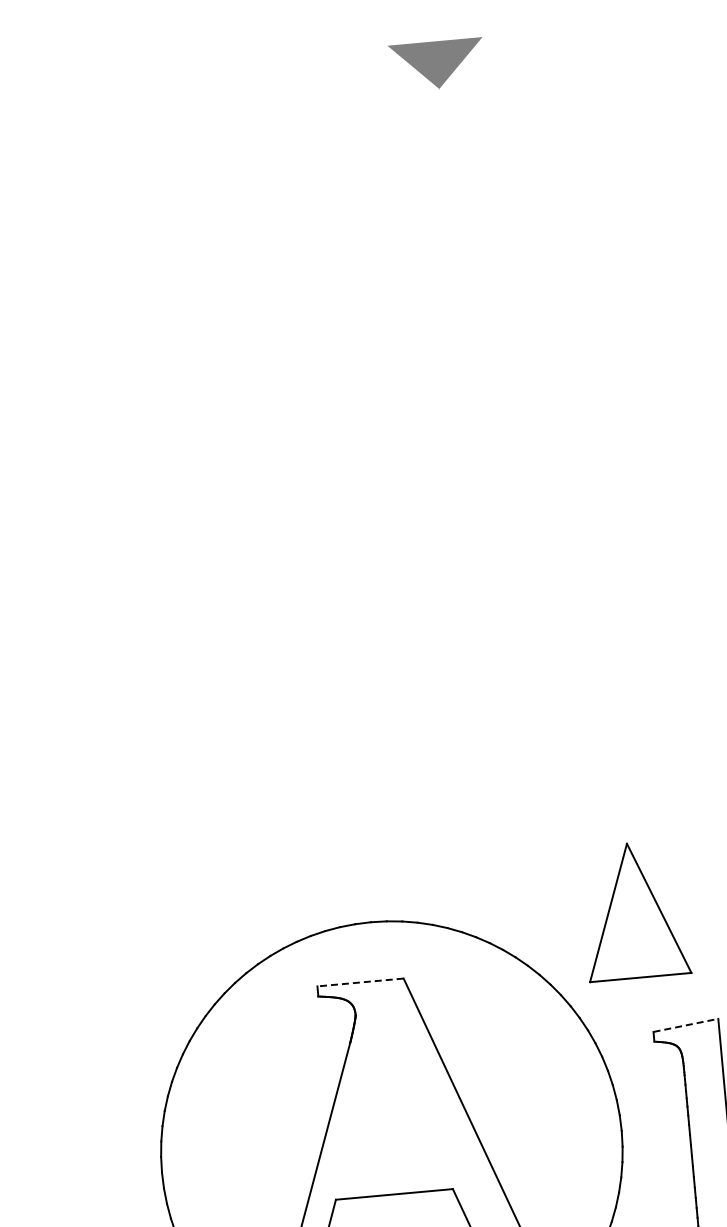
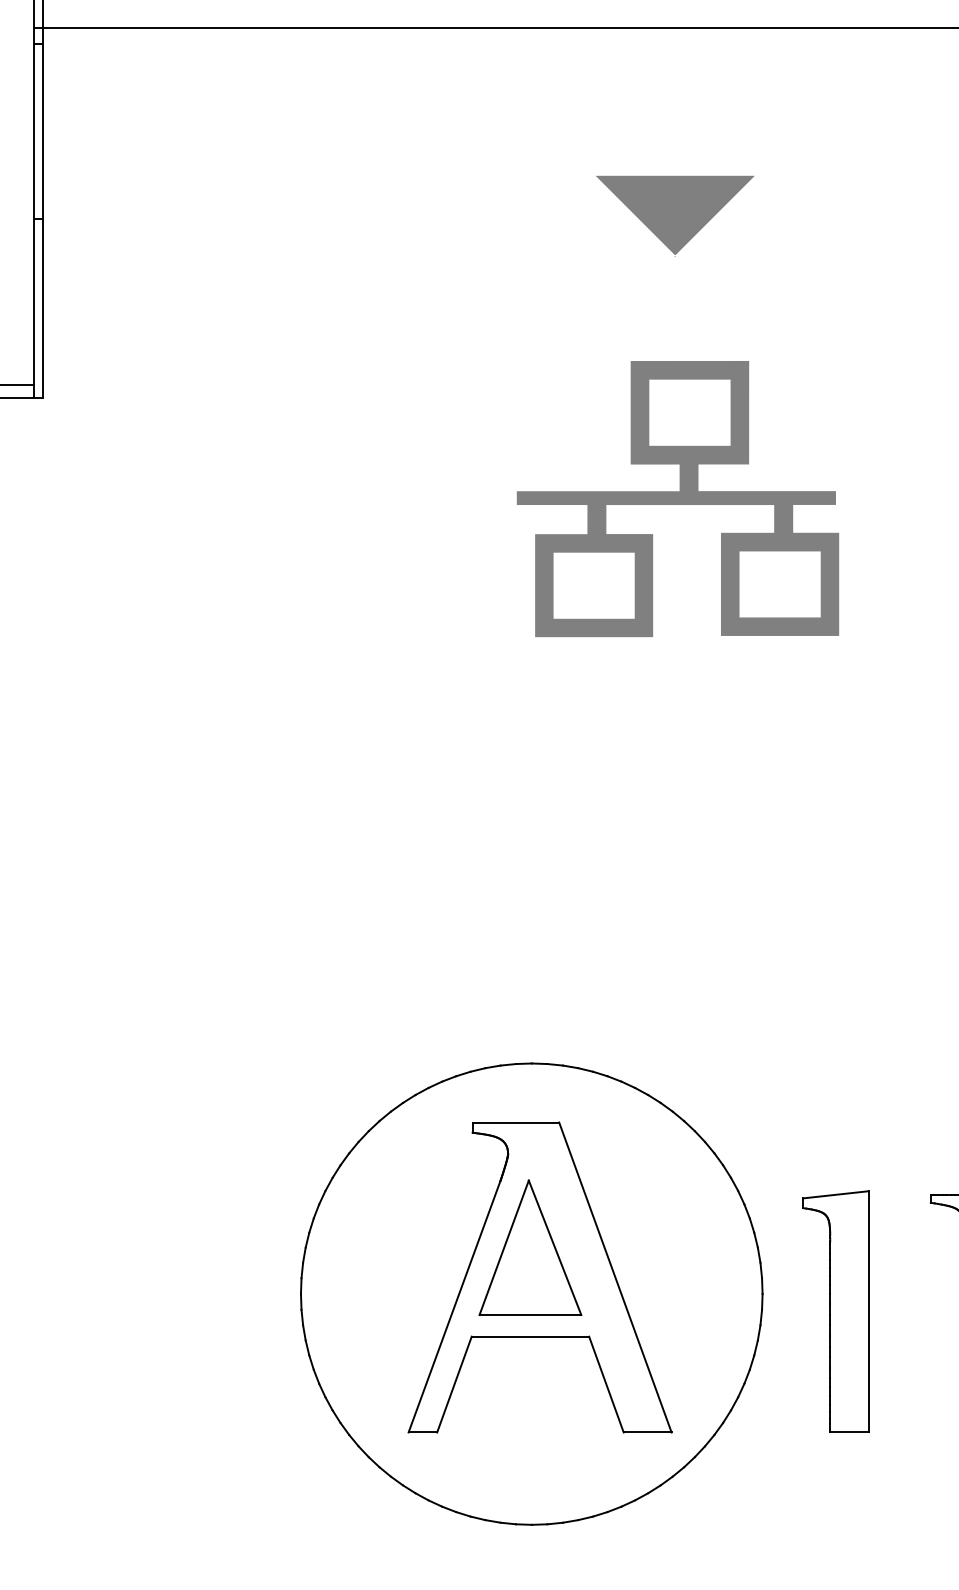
part: (437, 65) -> (675, 216), size x1.67
part: (464, 346) -> (677, 498), added
part: (634, 910) -> (530, 1247), moved
line: (360, 982) -> (515, 1122), dashed -> solid
line: (686, 1025) -> (836, 1194), dashed -> solid

